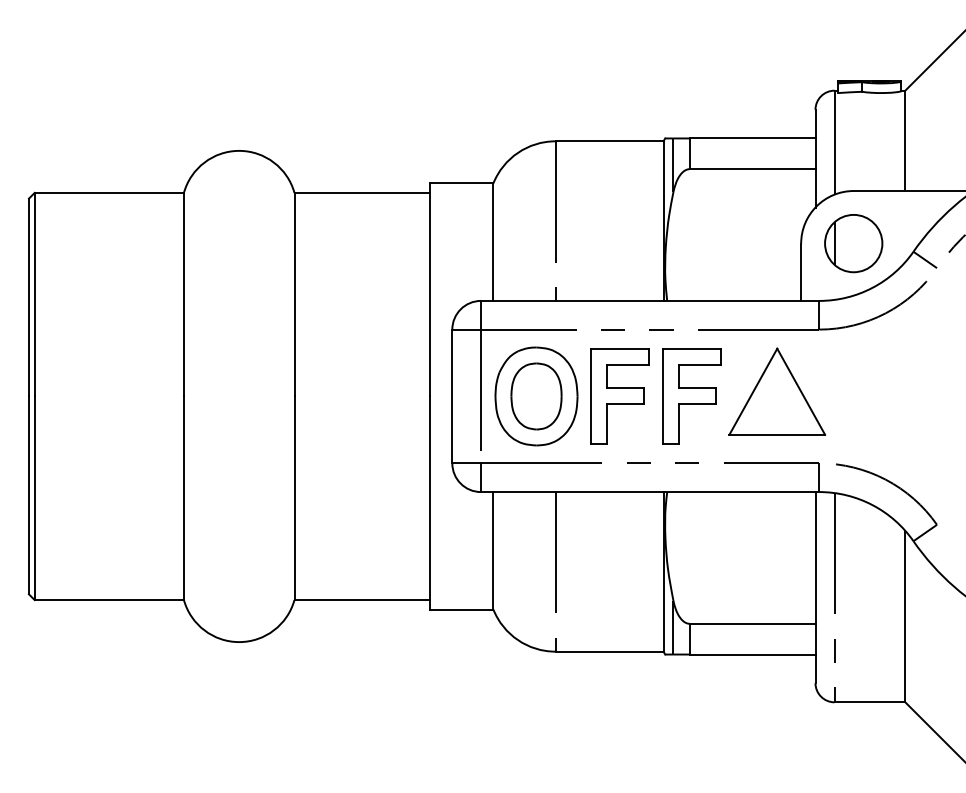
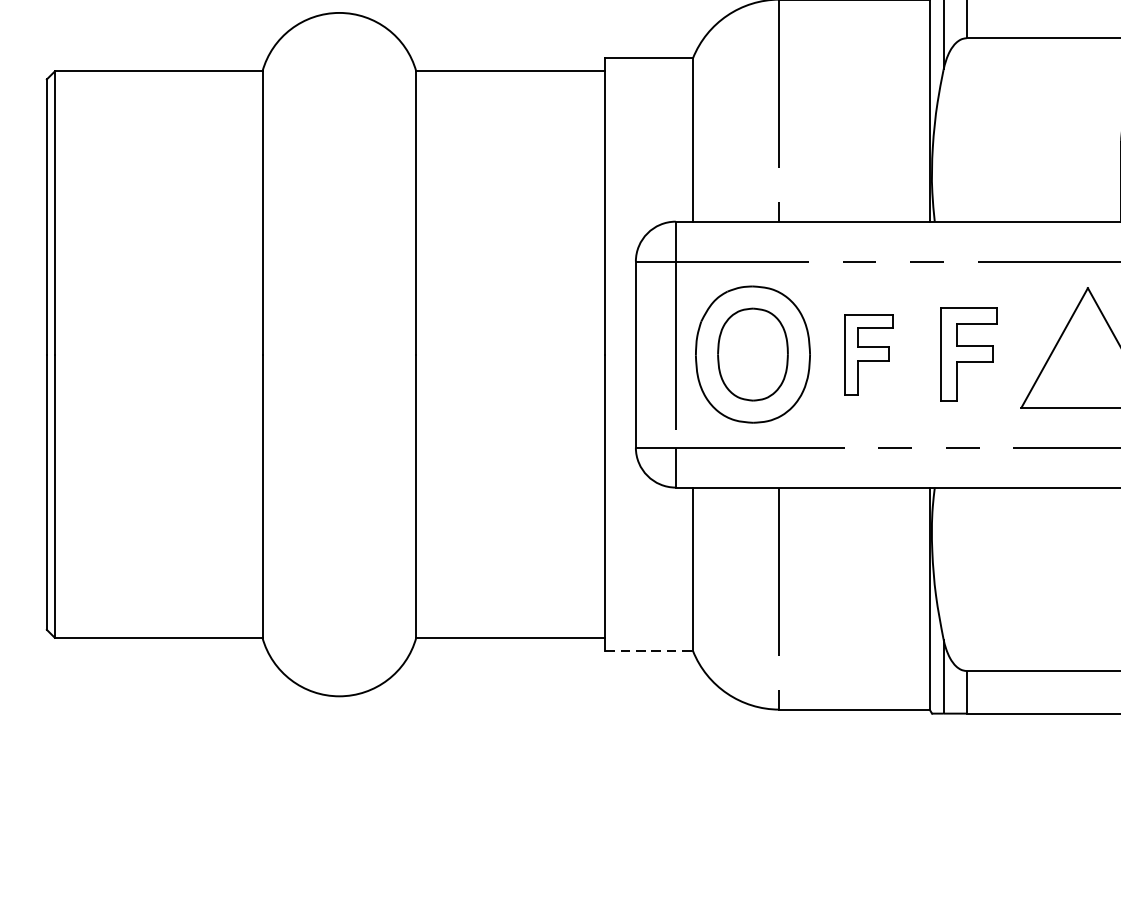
part: (619, 396) -> (868, 354), size x0.6
part: (691, 396) -> (968, 354), size x0.7
line: (461, 609) -> (648, 650), solid -> dashed

